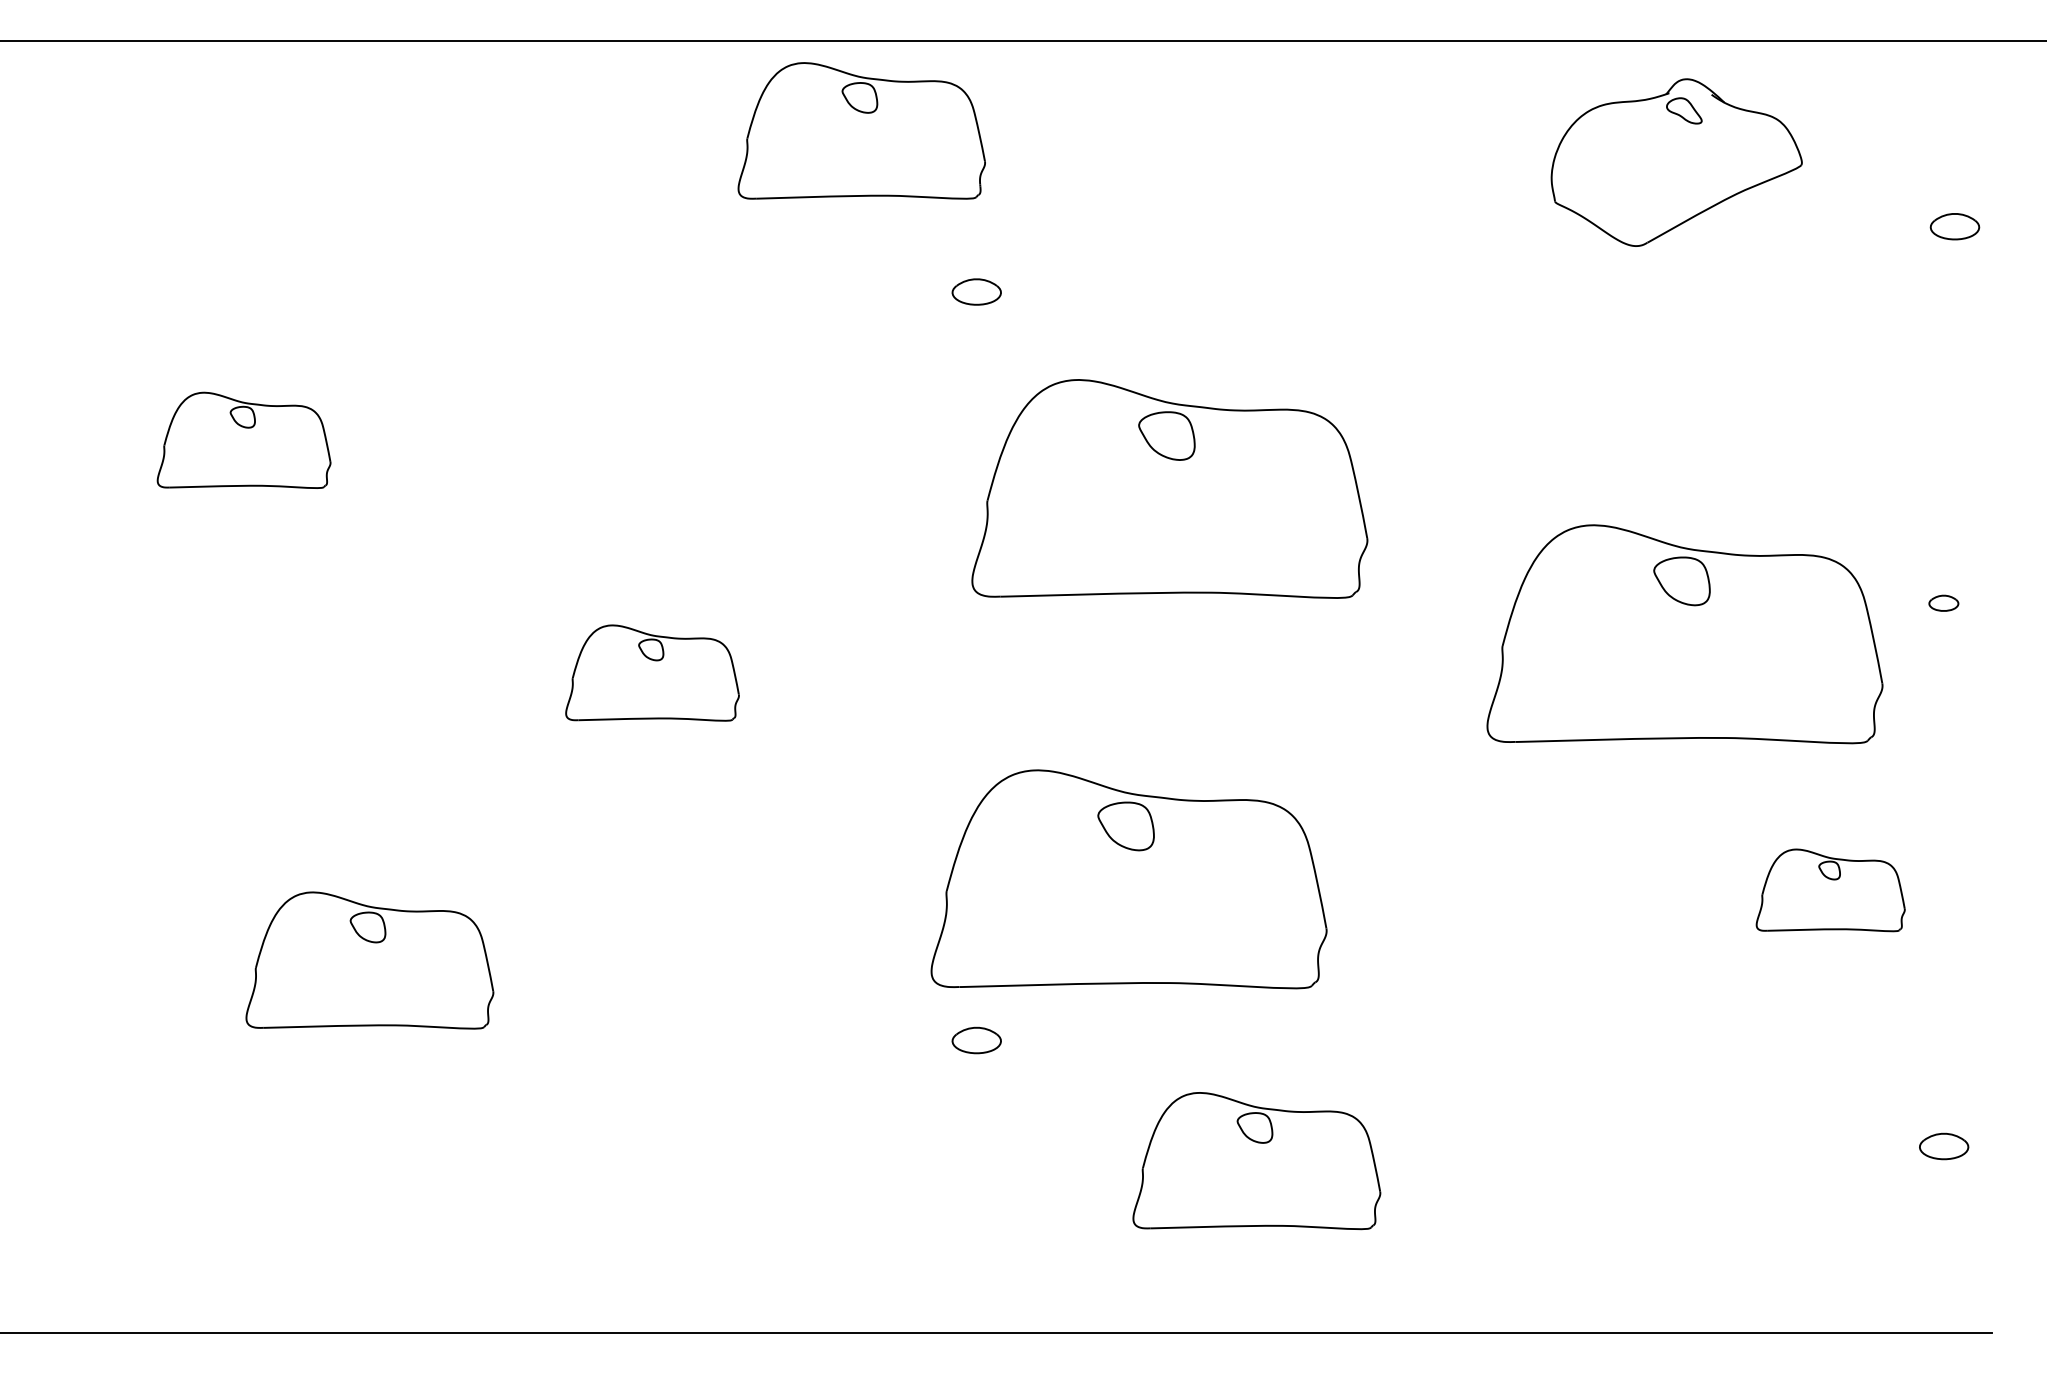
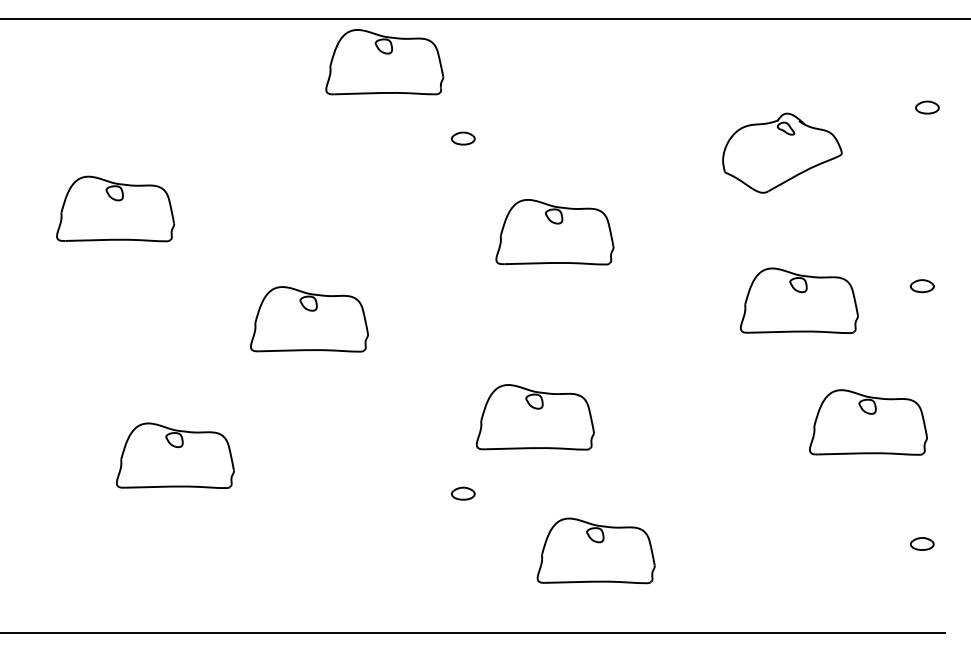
part: (861, 131) -> (384, 62), moved
part: (1676, 161) -> (782, 152), moved
part: (243, 439) -> (115, 208), size x1.43
part: (1168, 489) -> (554, 232), size x0.62
part: (1942, 603) -> (921, 286), size x1.67
part: (1685, 633) -> (799, 300), size x0.62
part: (652, 673) -> (309, 319), size x1.43
part: (1126, 879) -> (534, 417), size x0.62
part: (1830, 890) -> (868, 422), size x1.67

